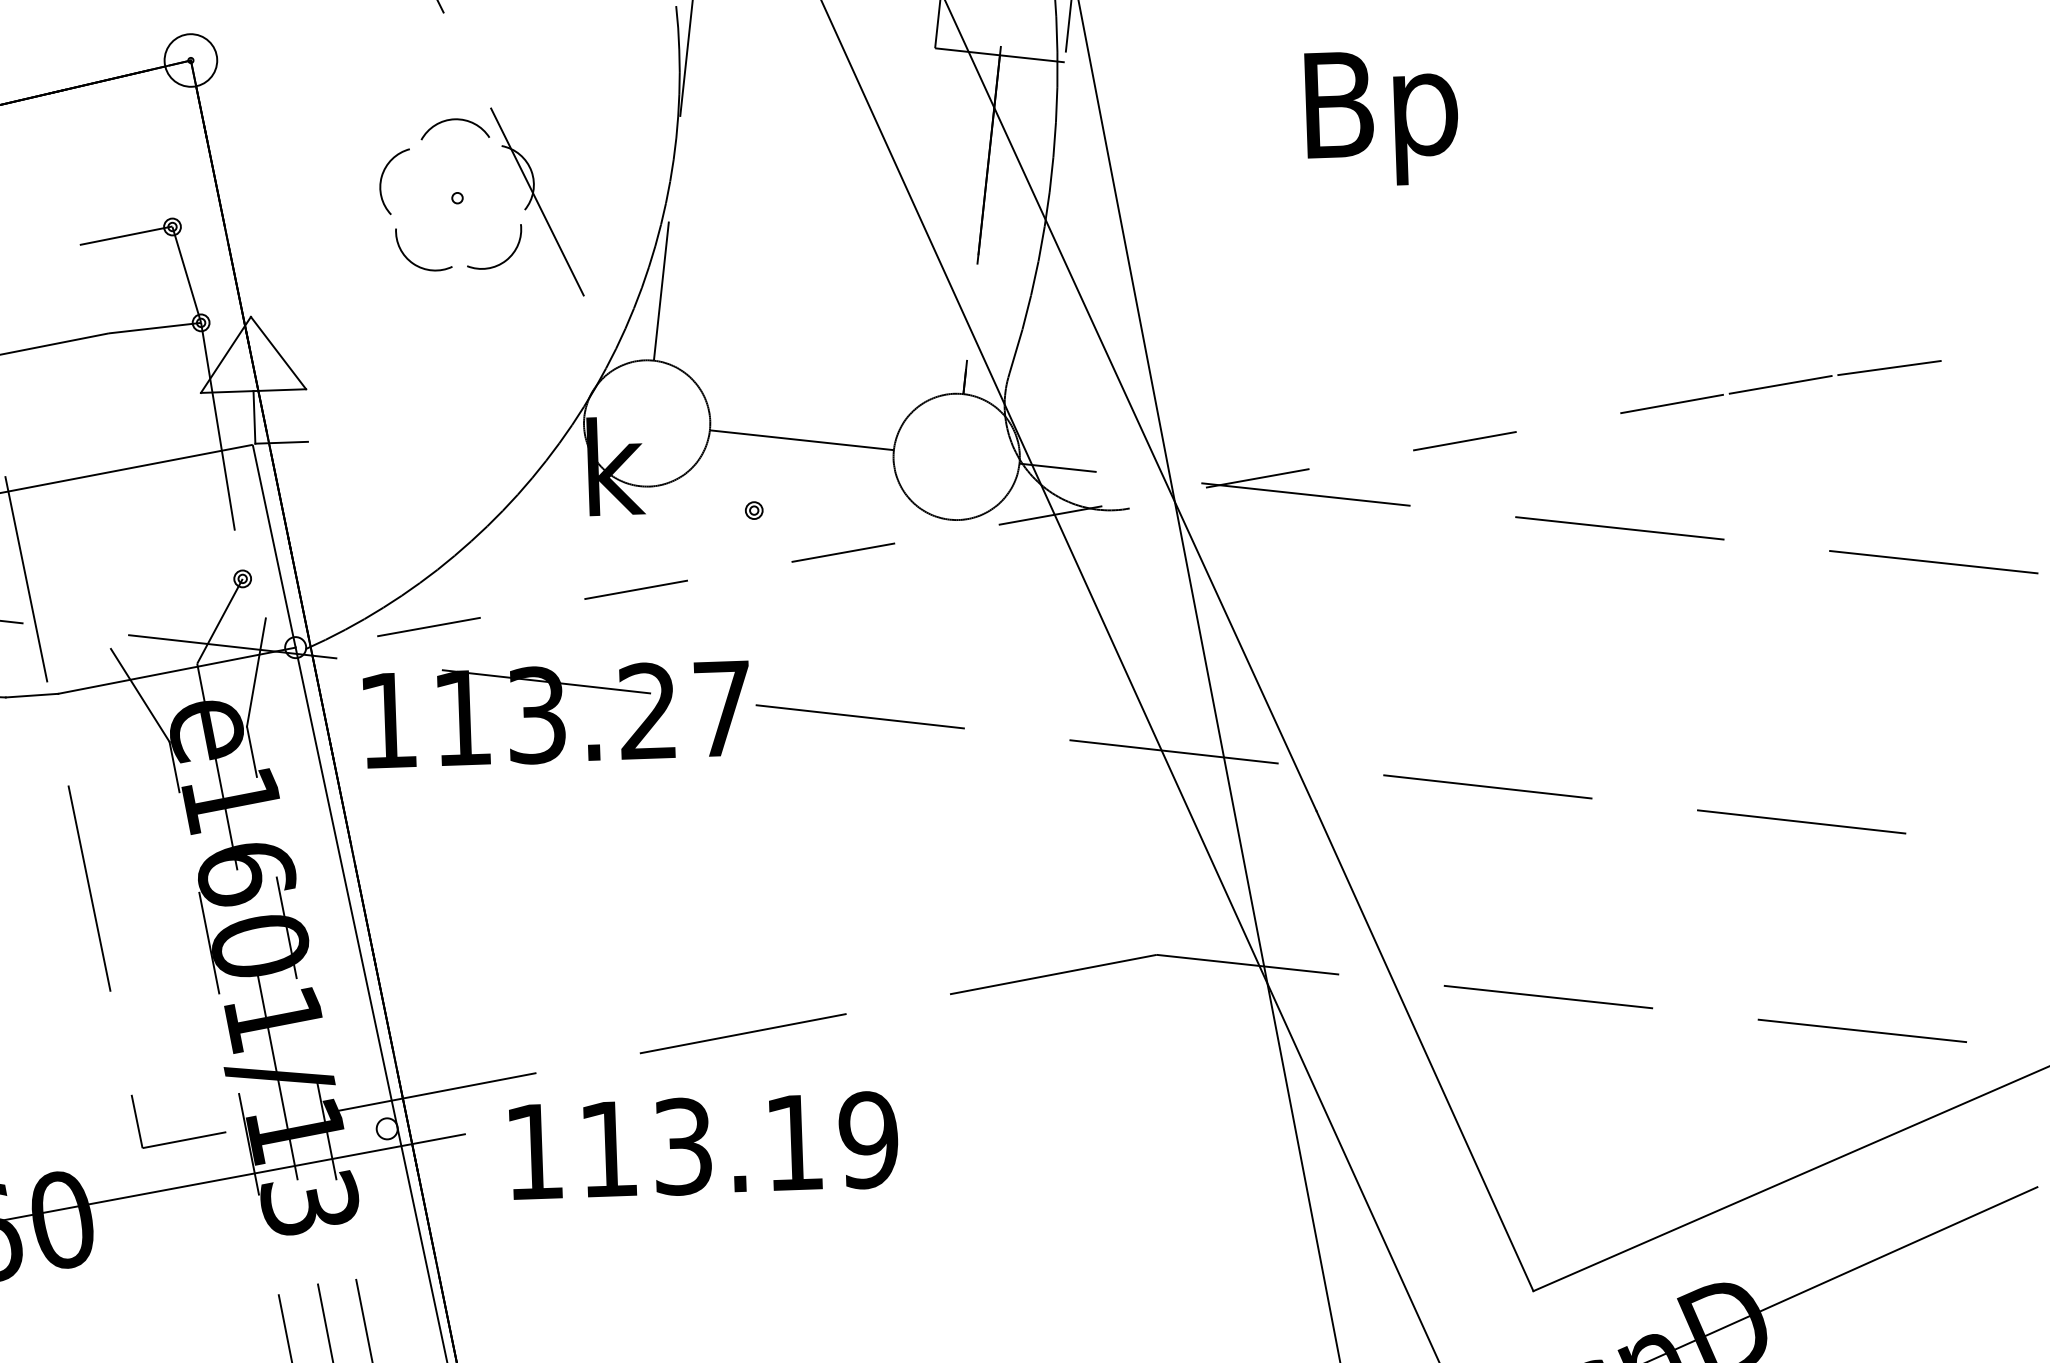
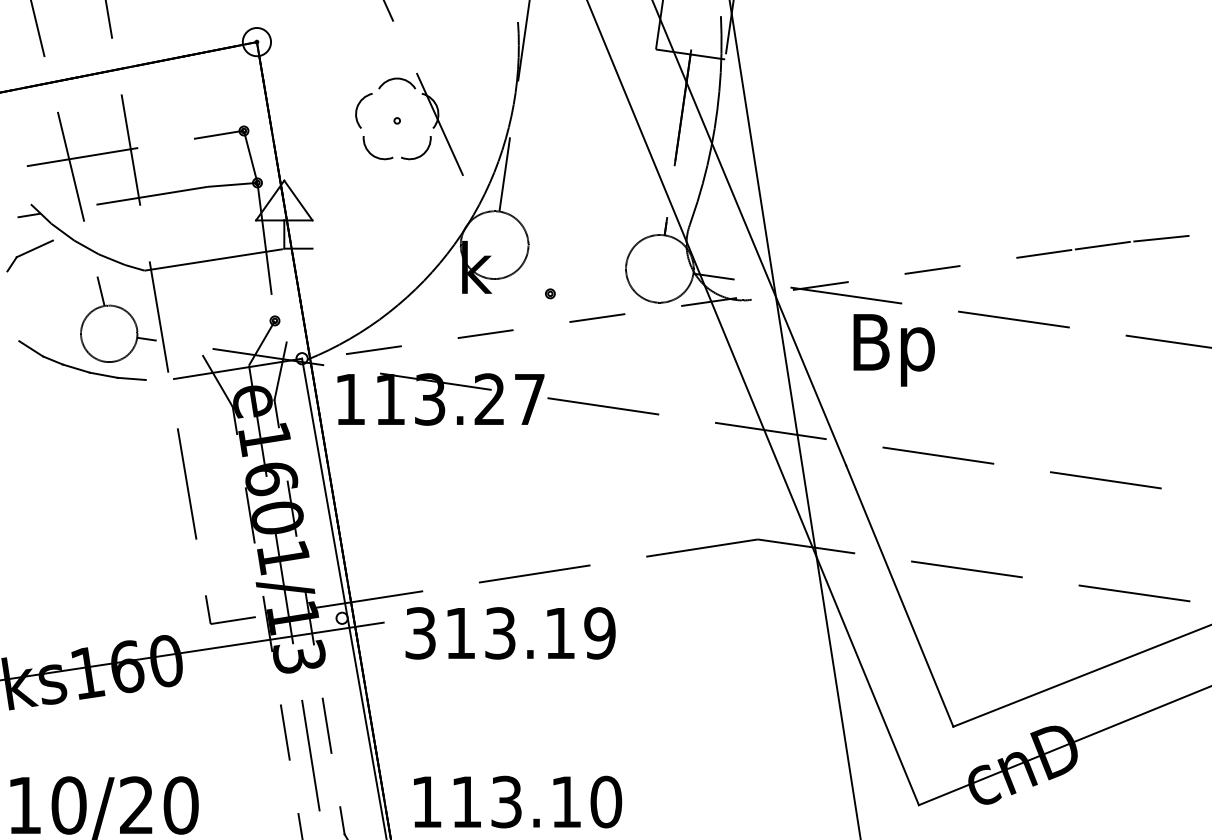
text: (1380, 118) -> (893, 350), moved
line: (802, 441) -> (577, 257), removed
line: (274, 545) -> (292, 303), removed
line: (31, 695) -> (159, 379), removed
text: (534, 1152) -> (420, 633), 113.19 -> 313.19

